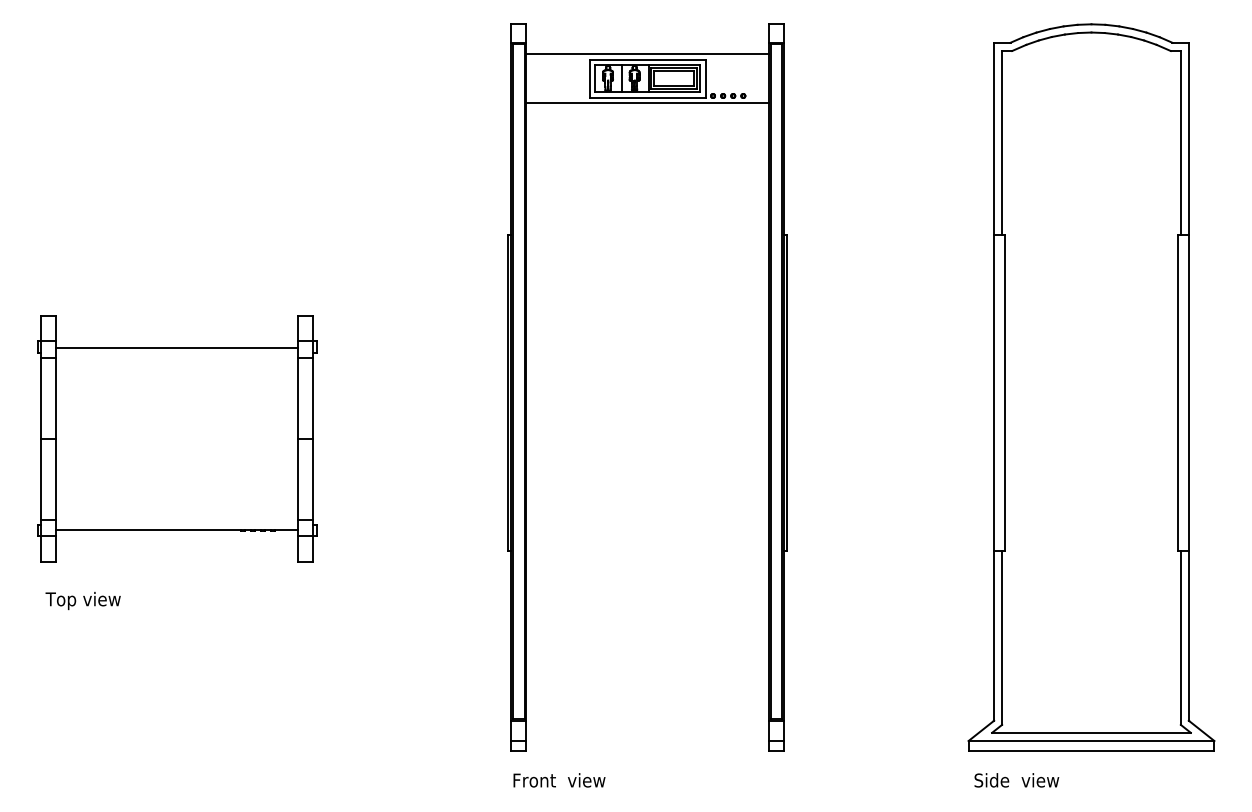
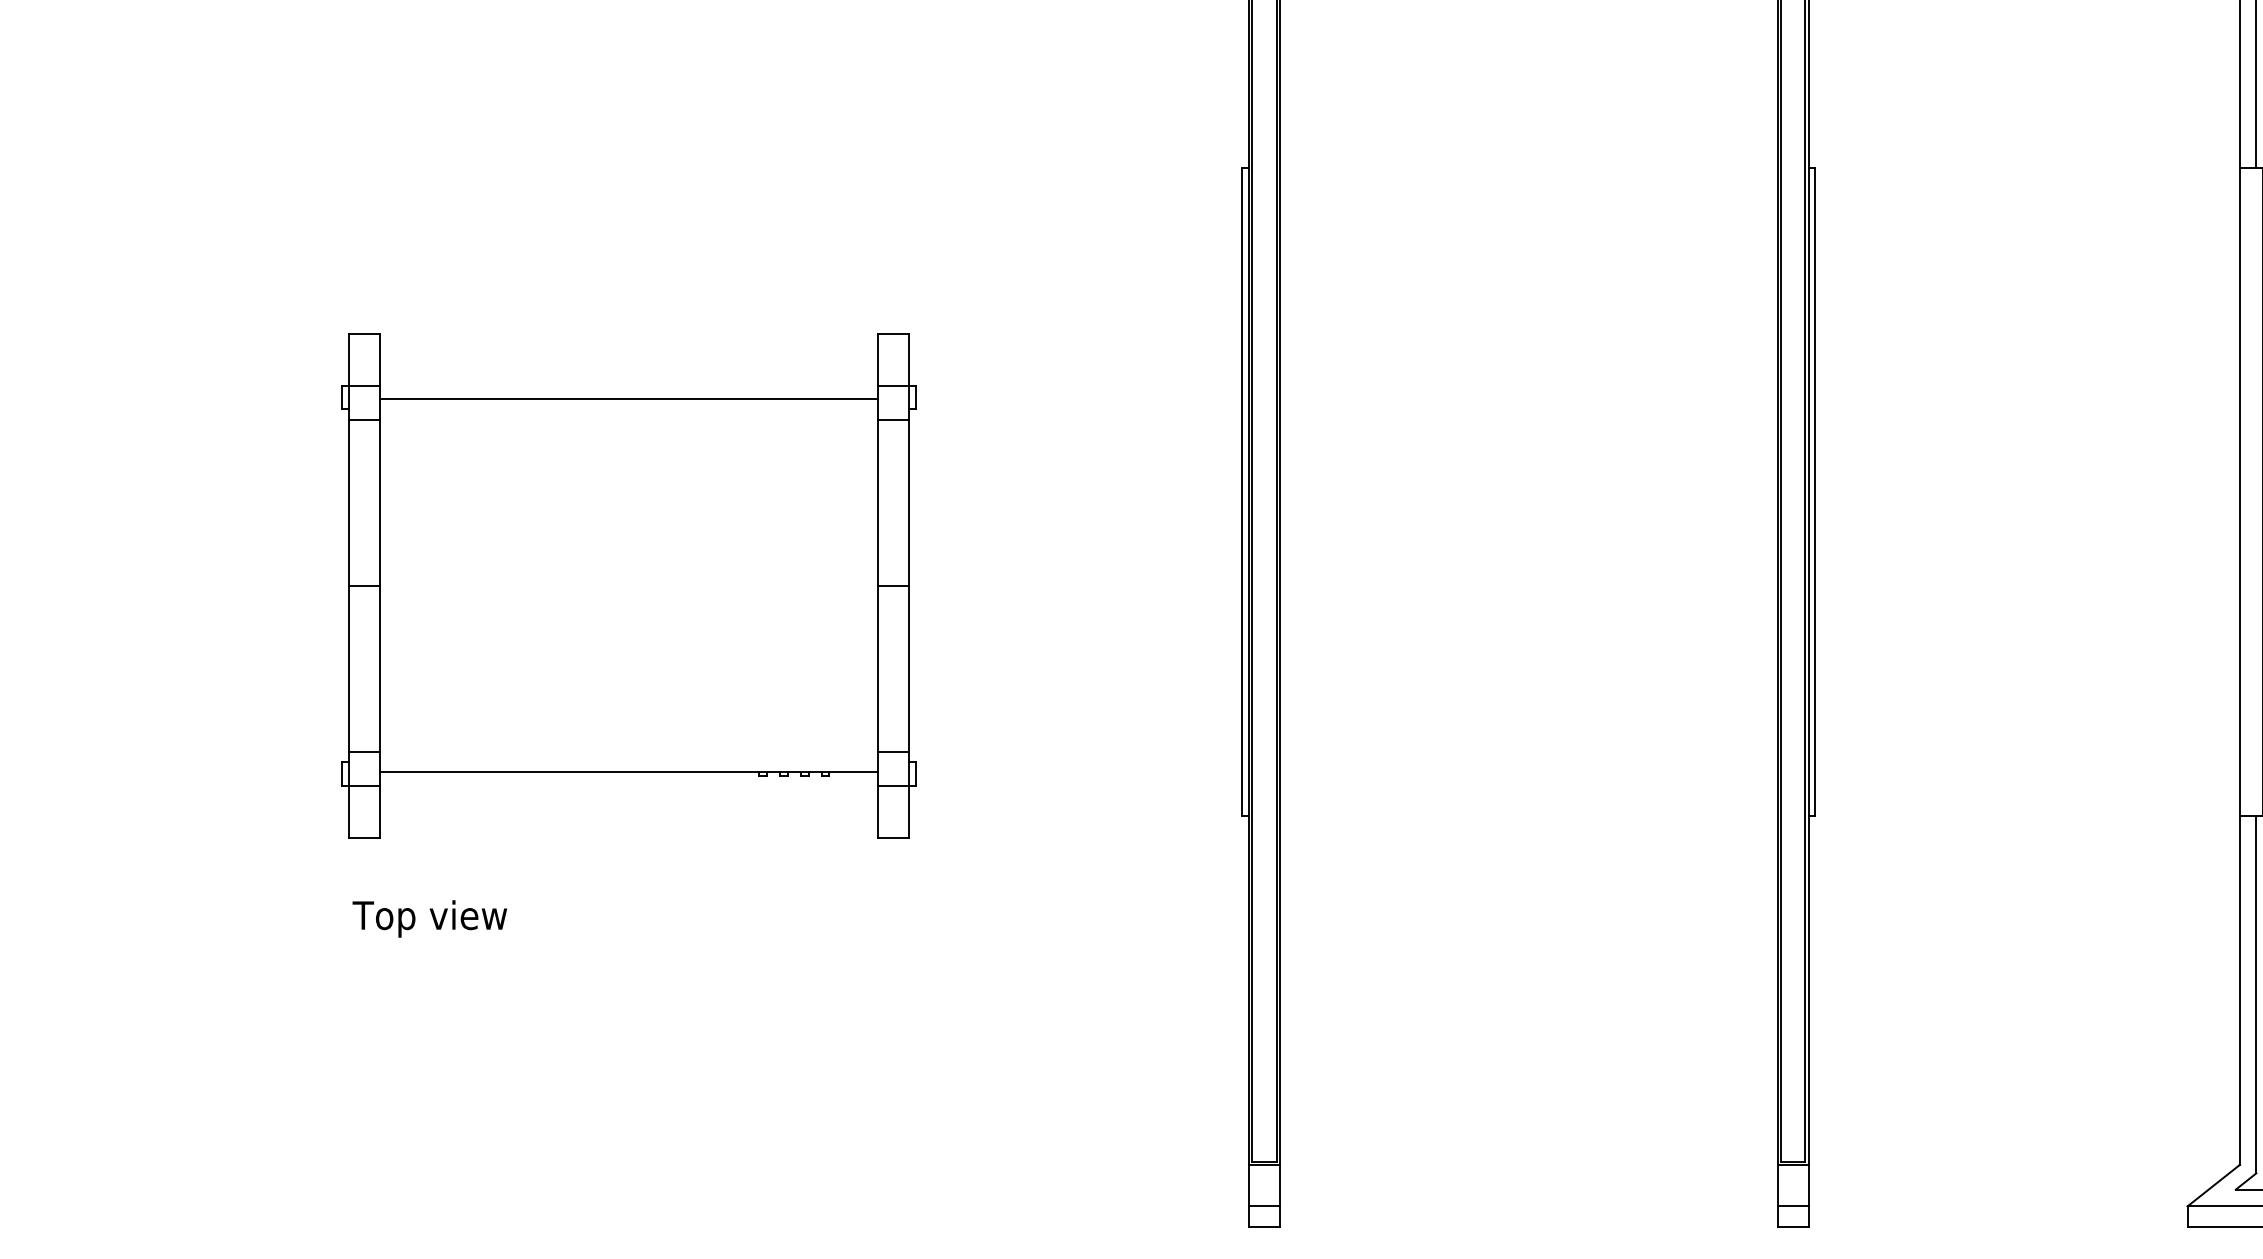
part: (177, 438) -> (629, 585), moved
text: (82, 601) -> (428, 920), moved

